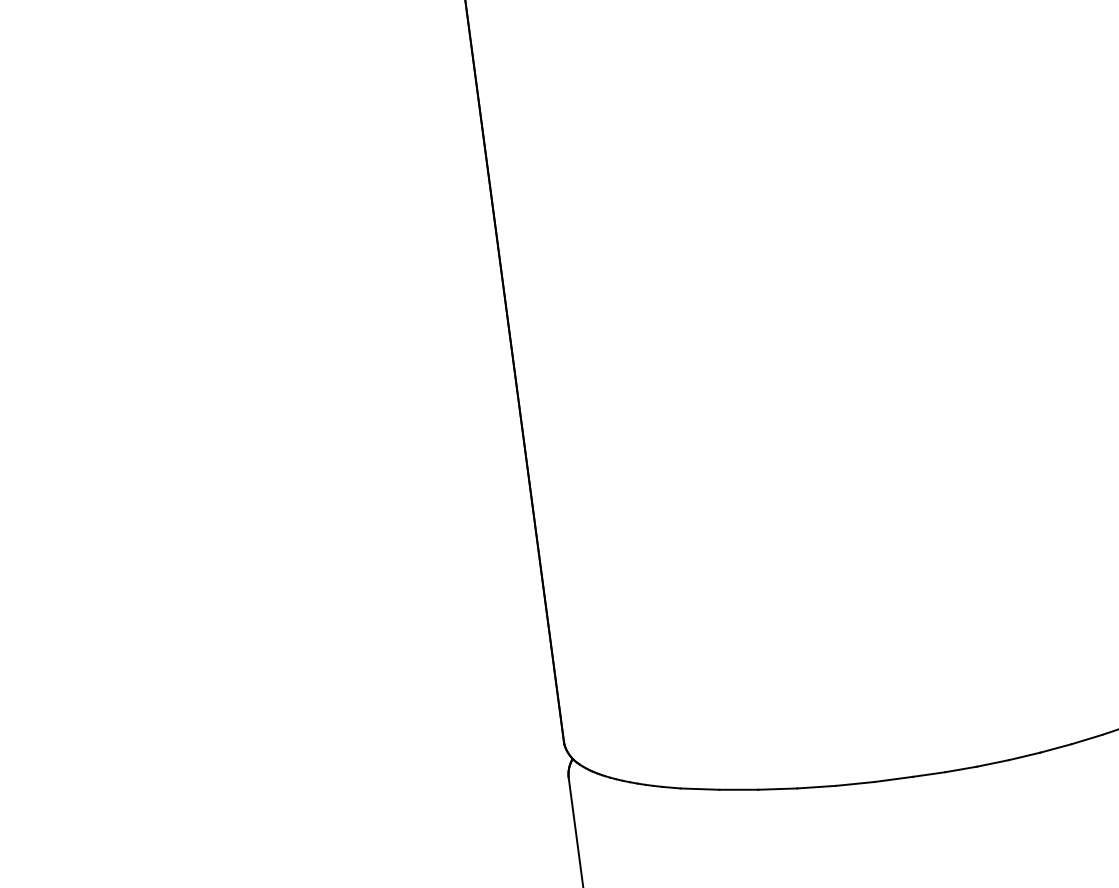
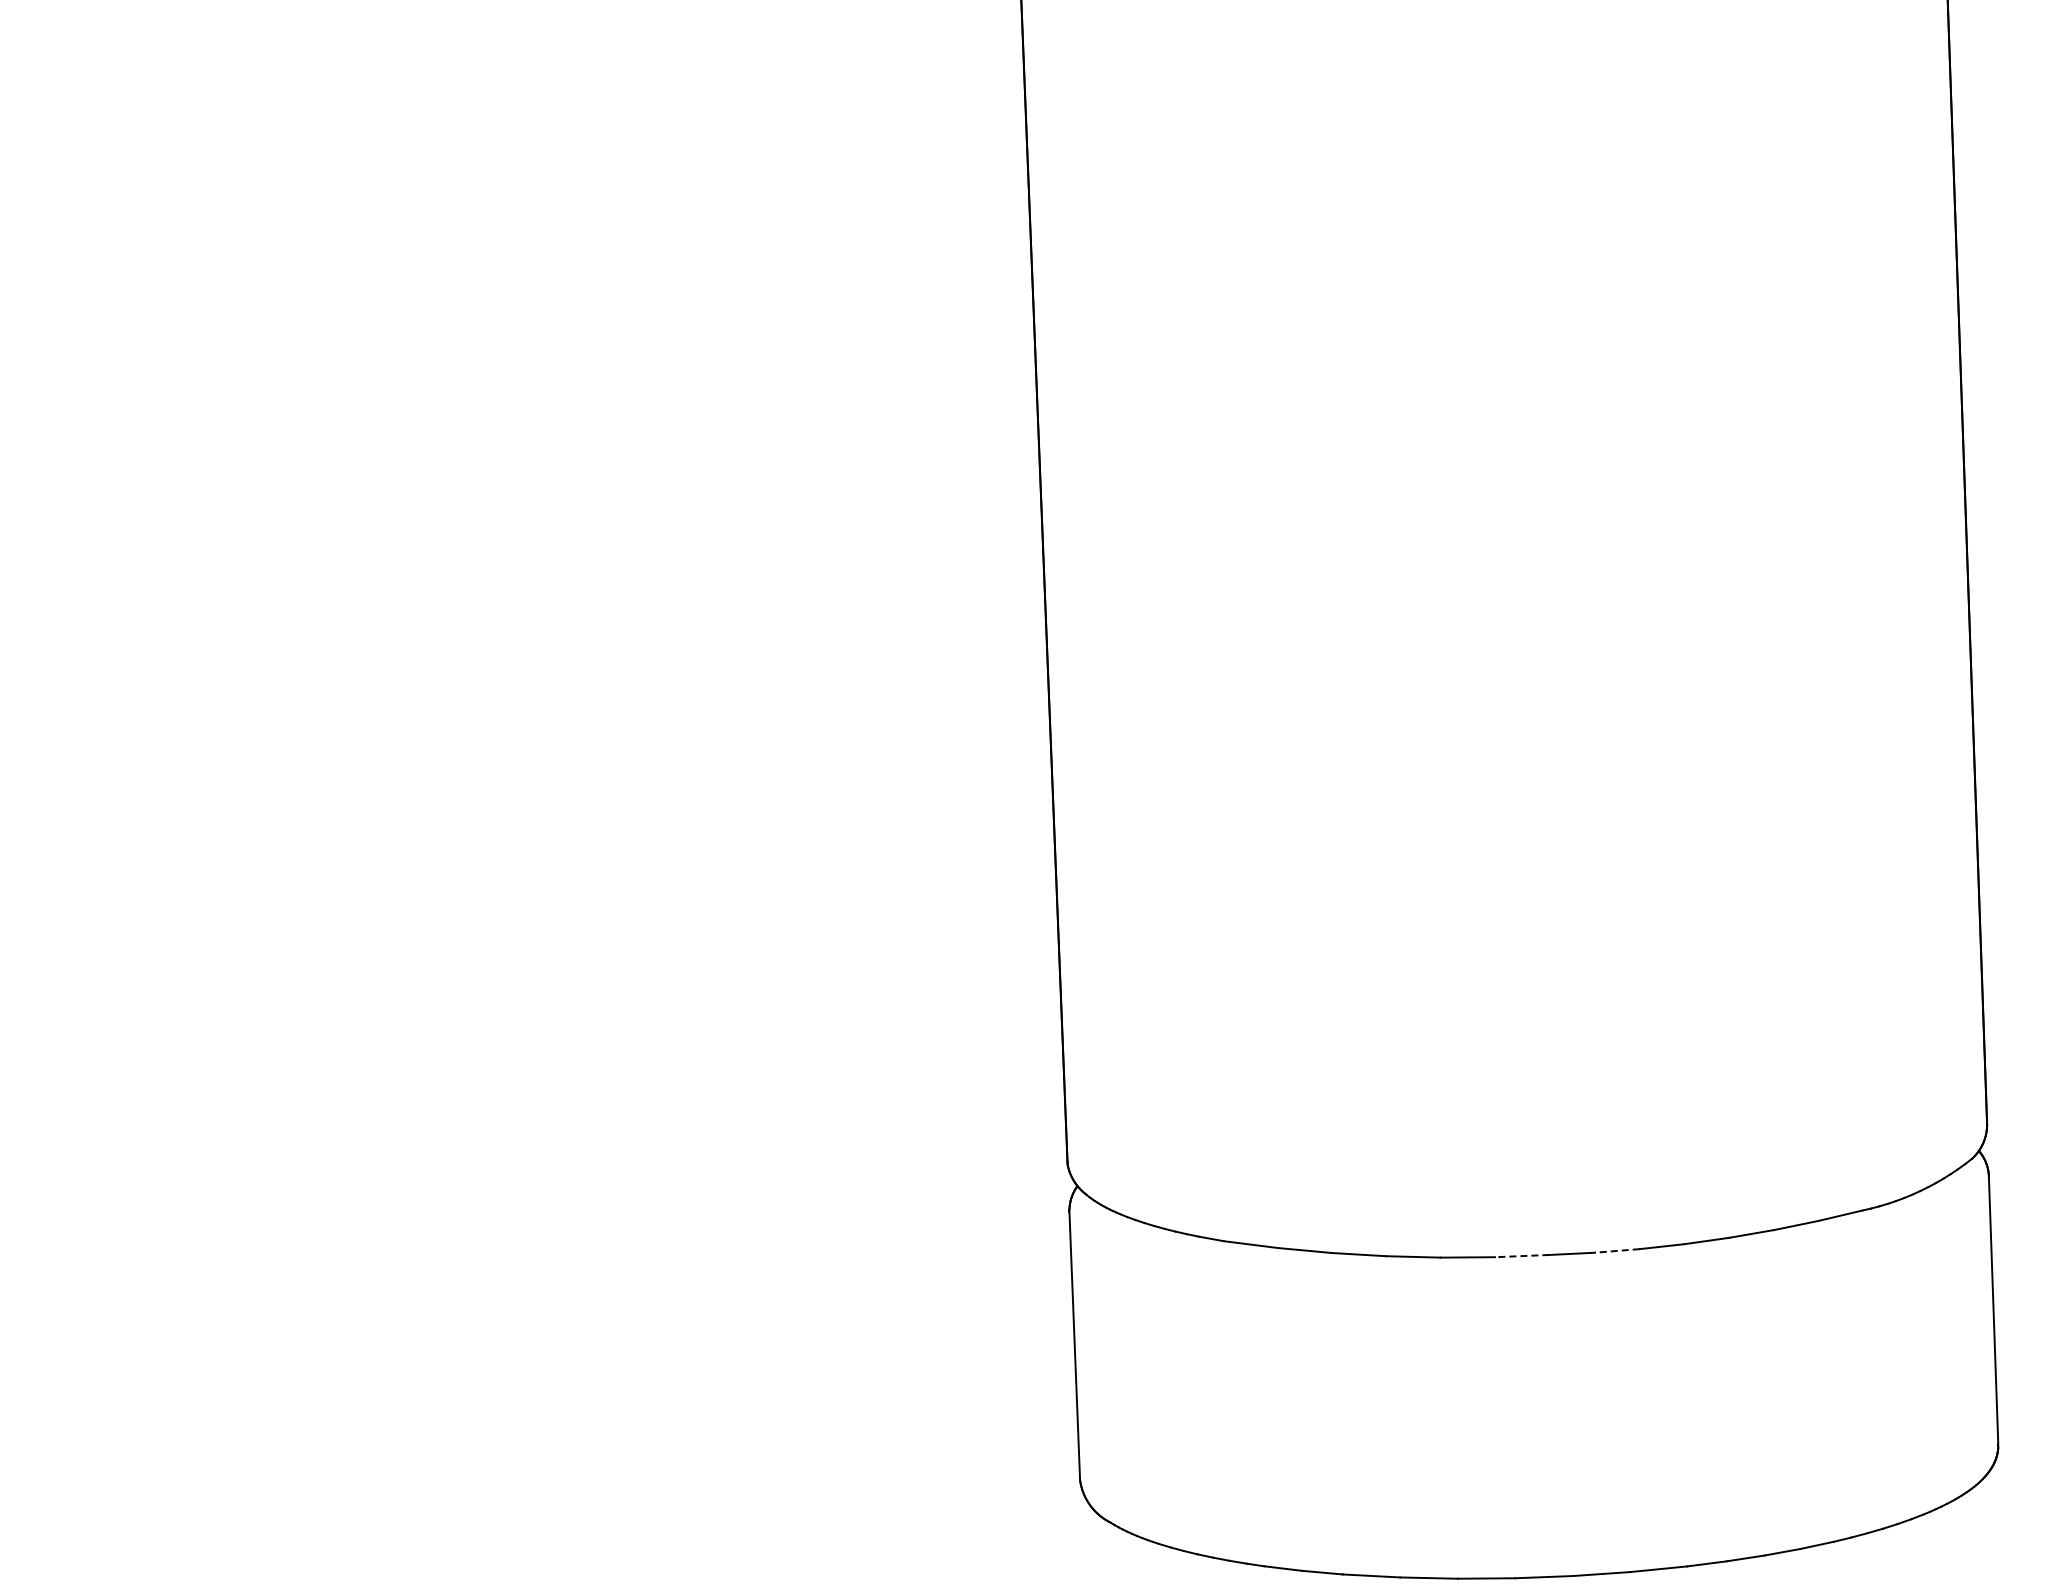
line: (961, 769) -> (1617, 1250), solid -> dashed
line: (893, 779) -> (1521, 1256), solid -> dashed

